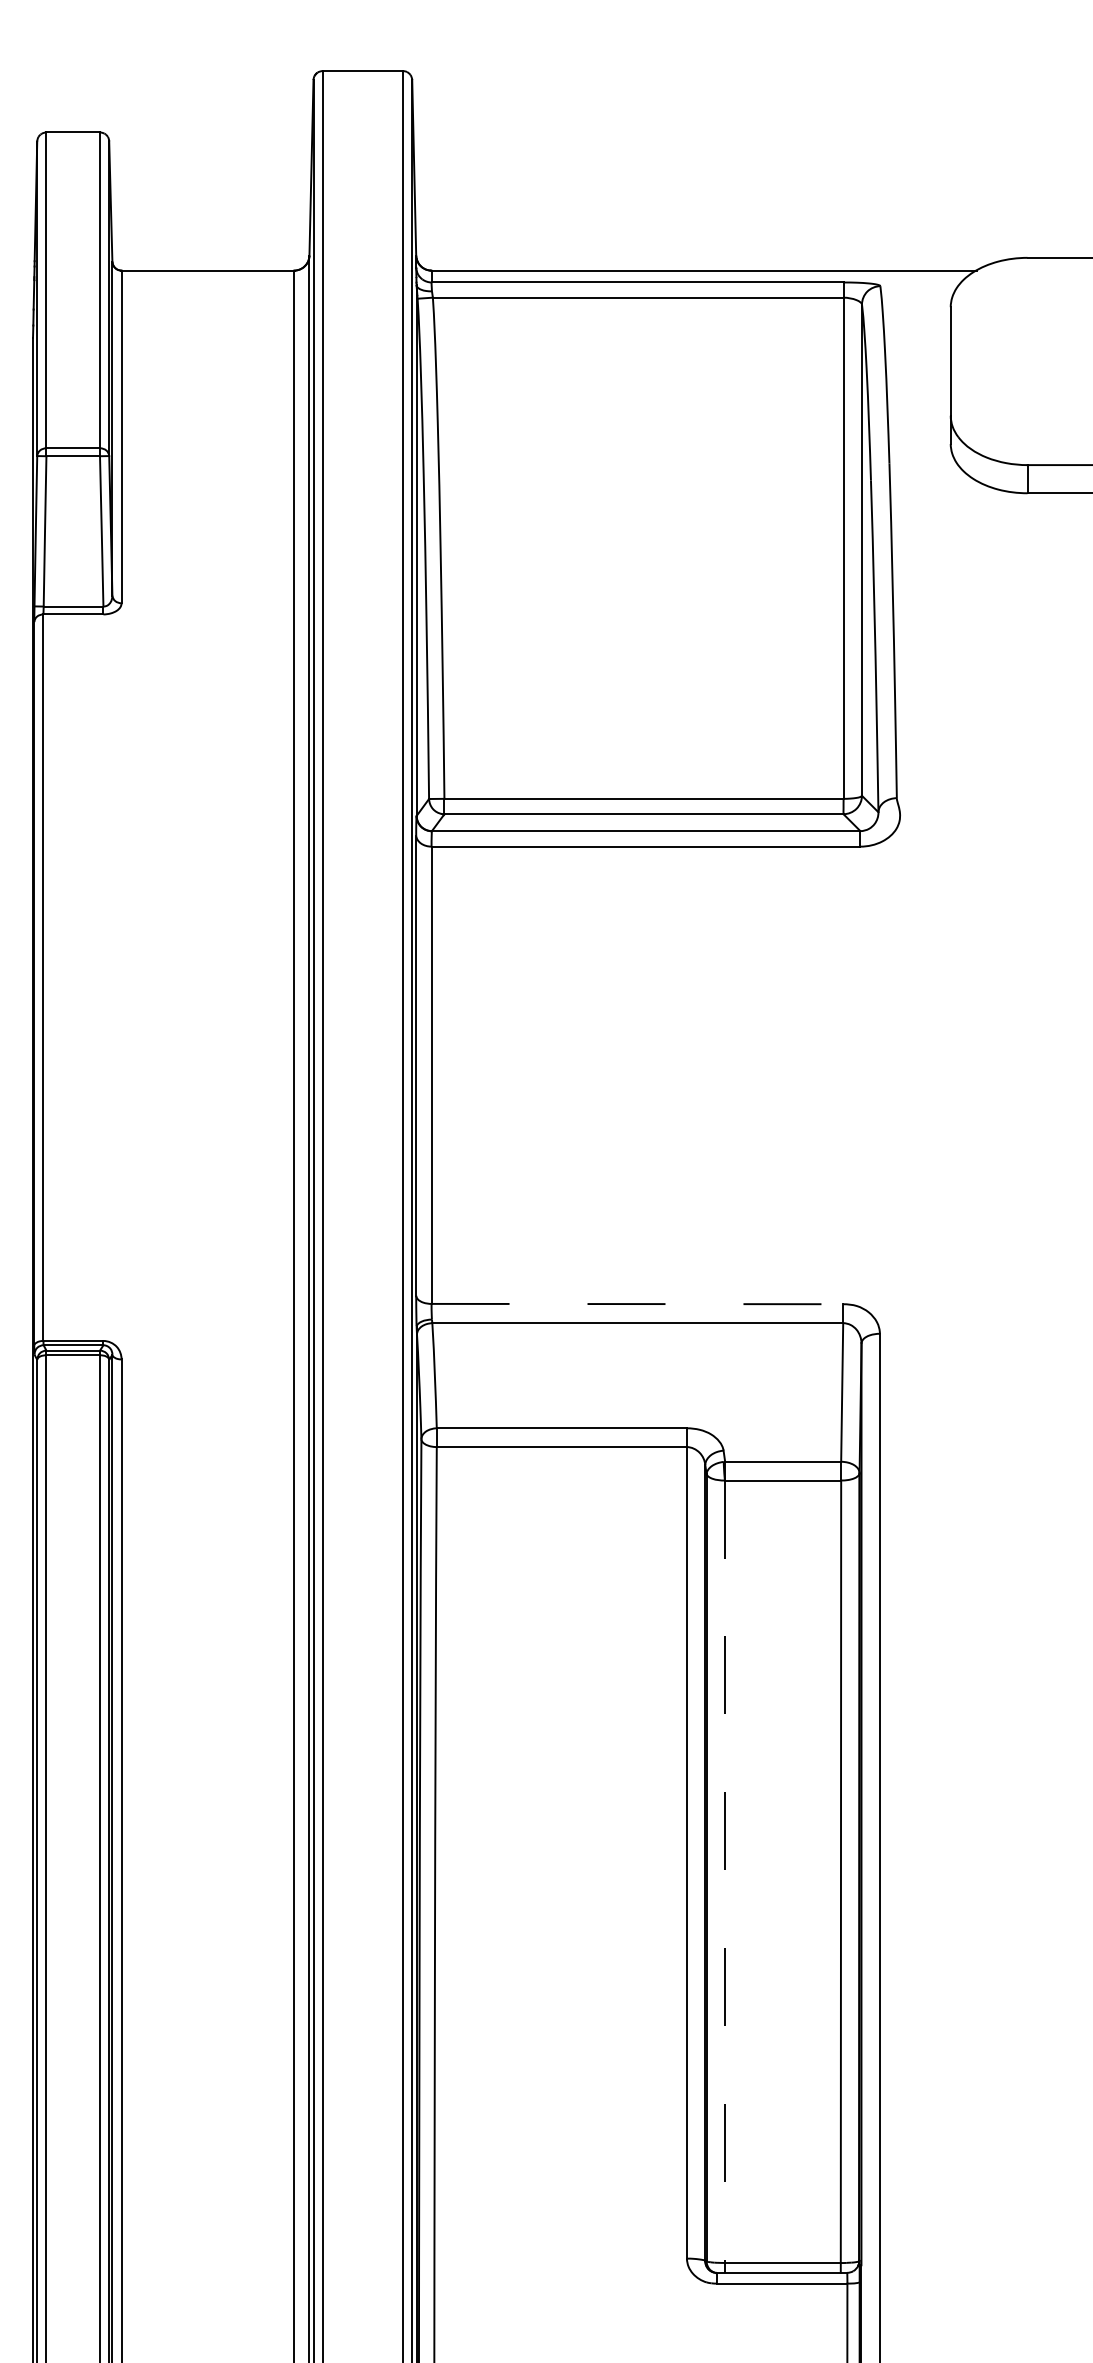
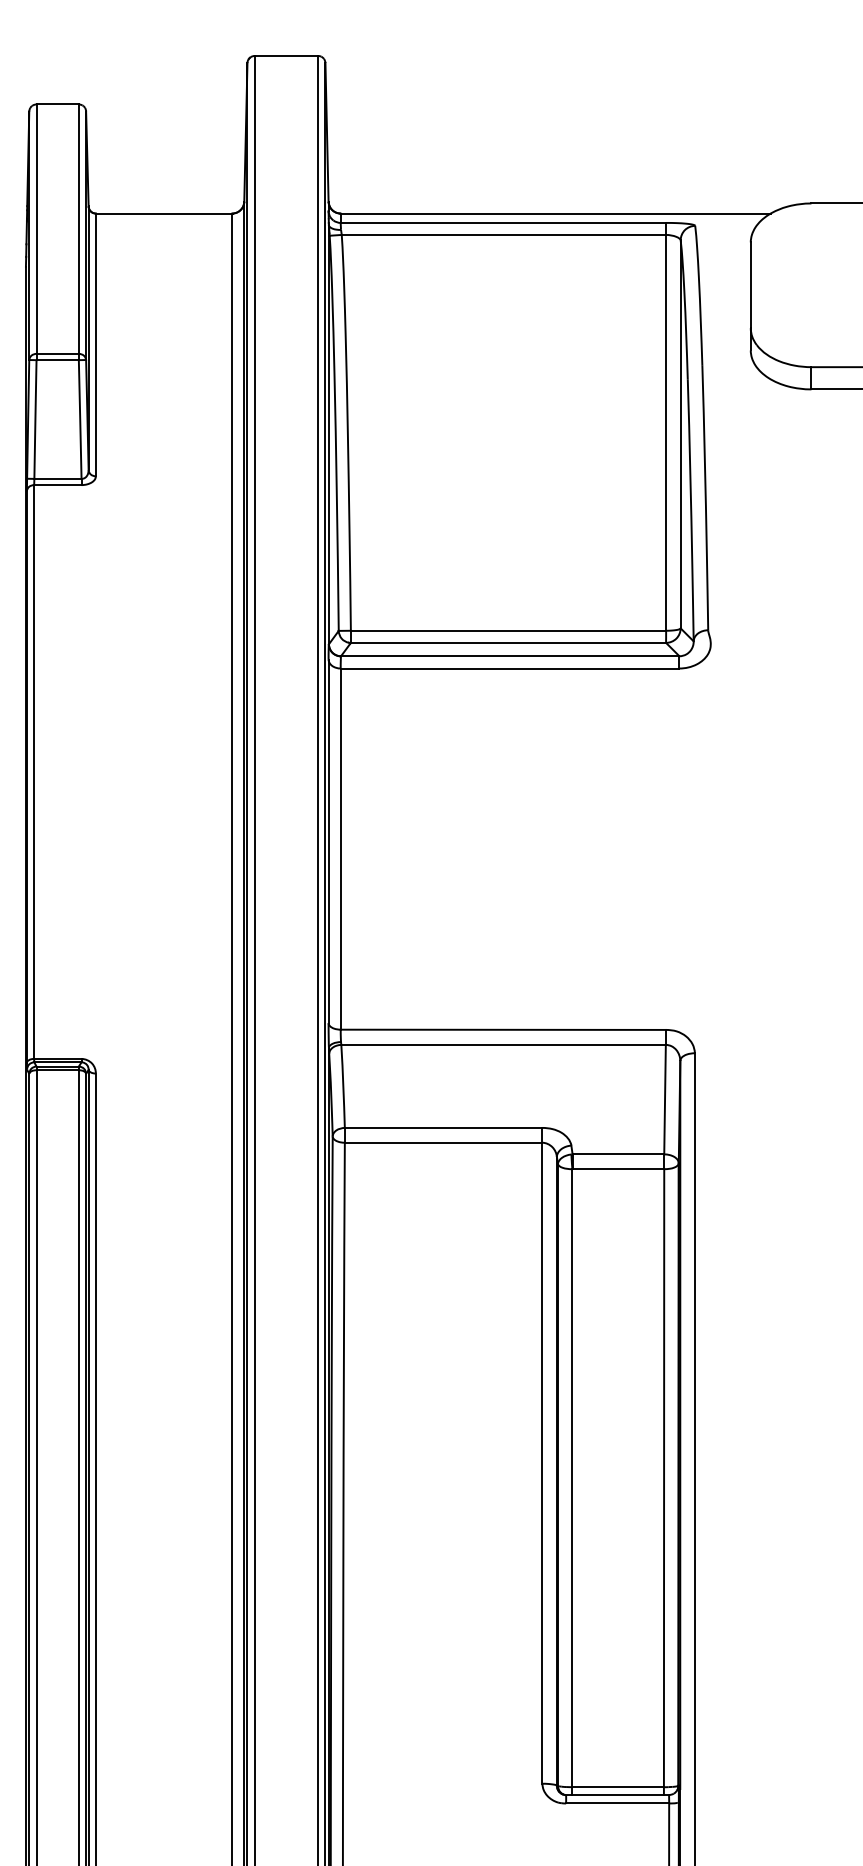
line: (637, 1303) -> (503, 1029), dashed -> solid
line: (725, 1877) -> (572, 1482), dashed -> solid

